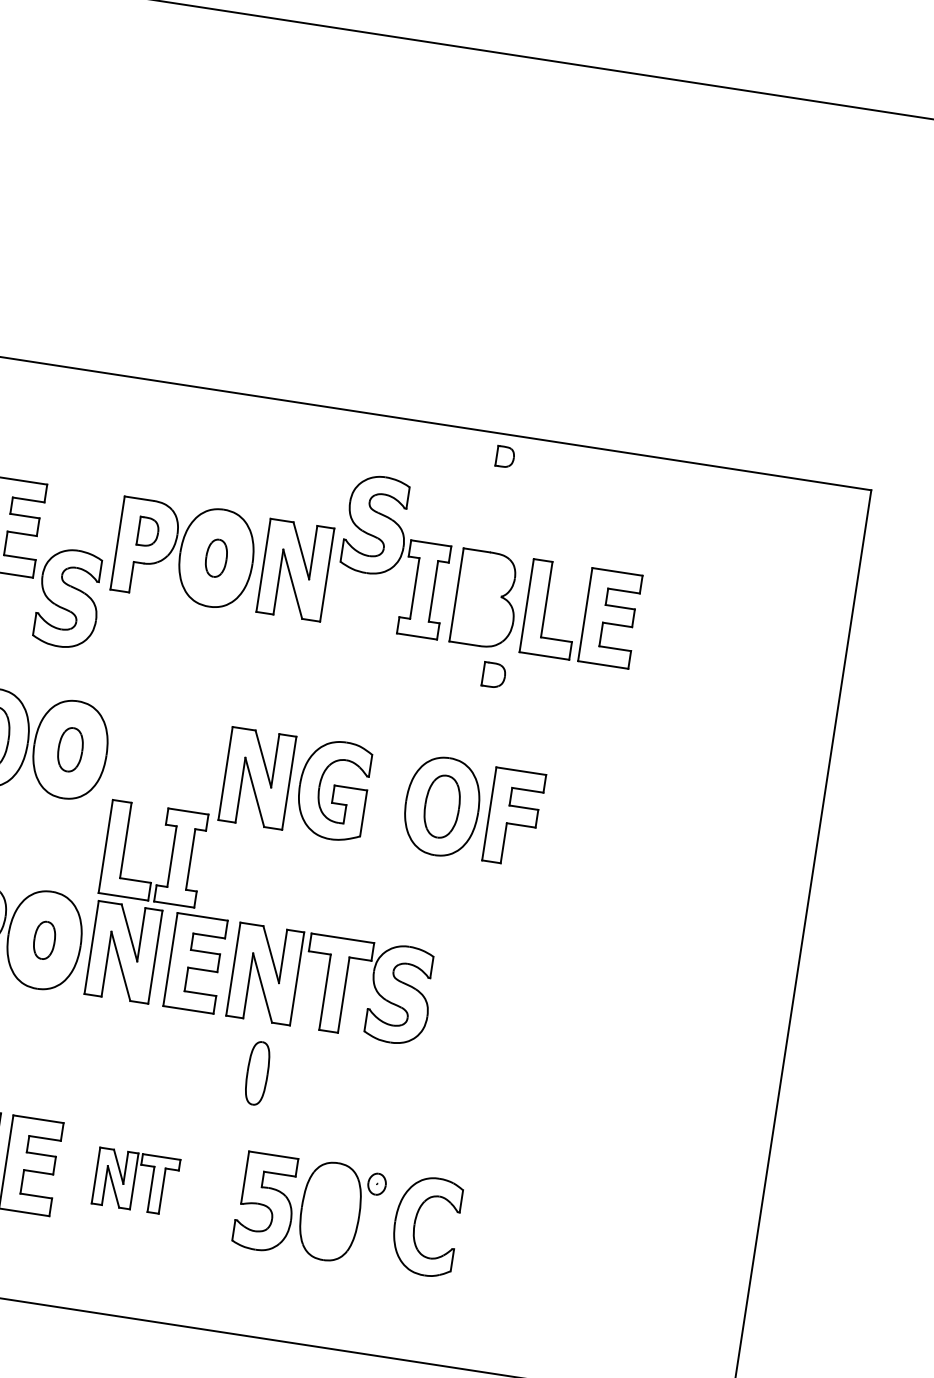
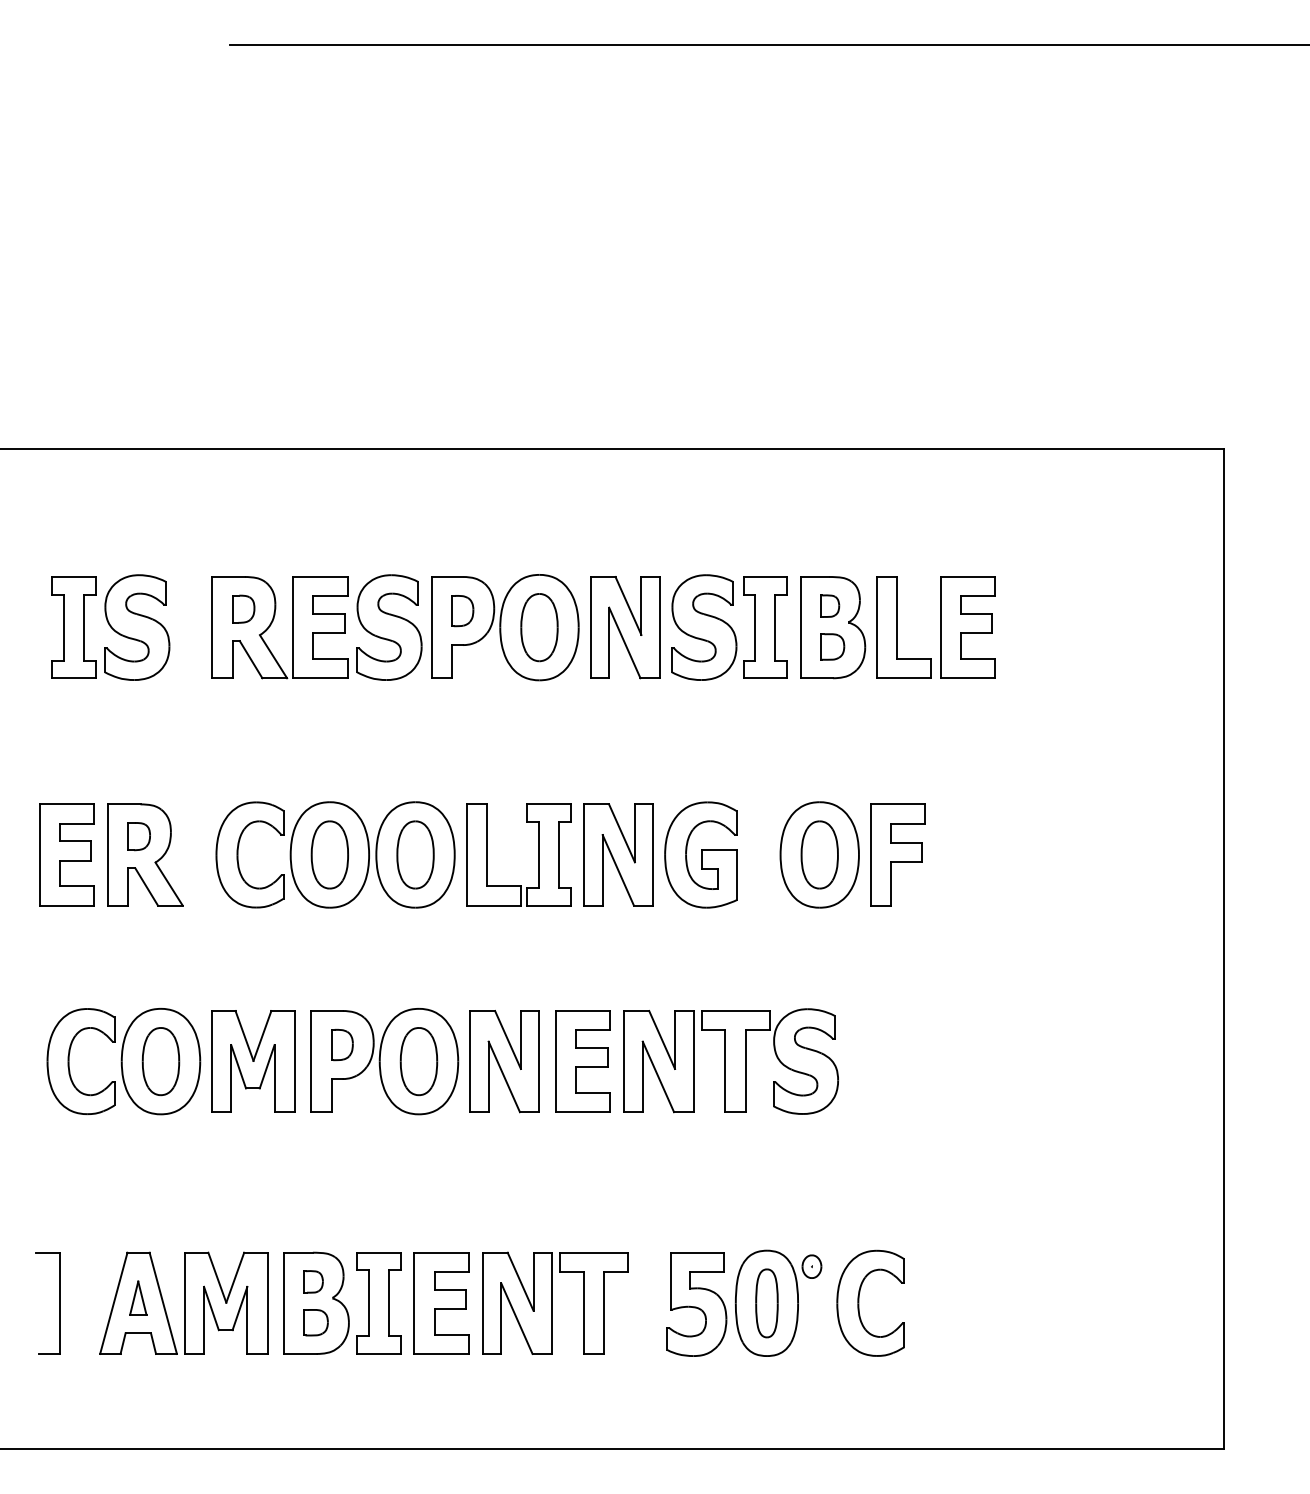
part: (505, 456) -> (830, 605), moved
part: (376, 525) -> (704, 627), moved
part: (216, 558) -> (539, 627), size x1.67
part: (69, 598) -> (389, 627), moved
part: (494, 674) -> (832, 646), moved
part: (70, 749) -> (415, 854), size x1.43
part: (171, 856) -> (538, 854), moved
part: (44, 940) -> (418, 1061), size x1.67
part: (257, 1073) -> (766, 1303), moved
part: (136, 1181) -> (555, 1302), size x1.67

